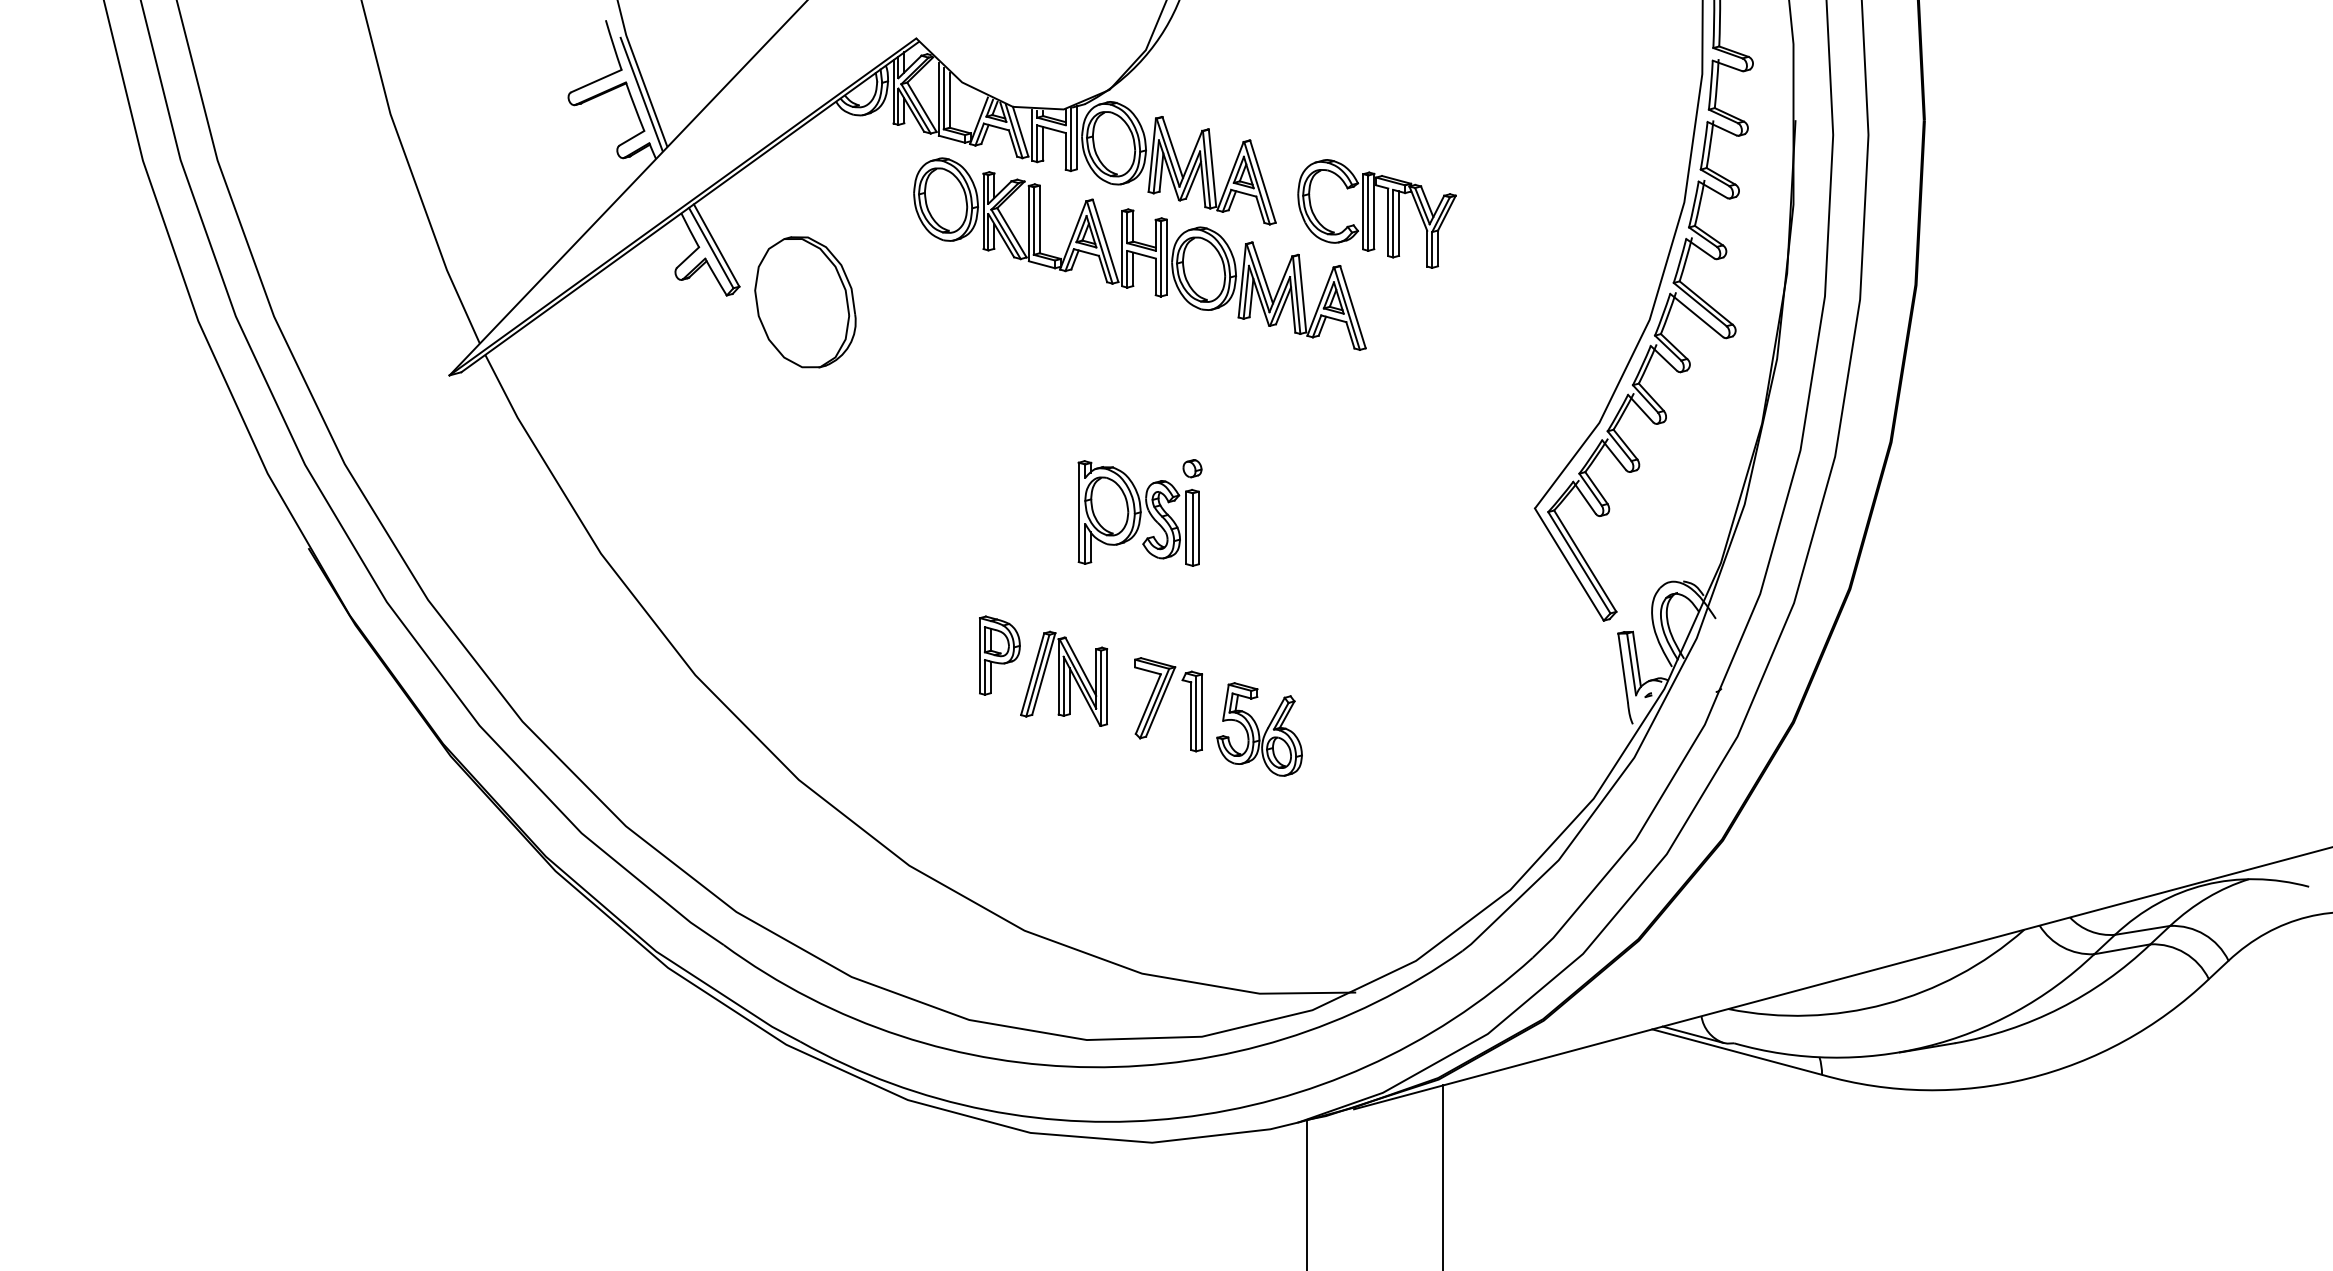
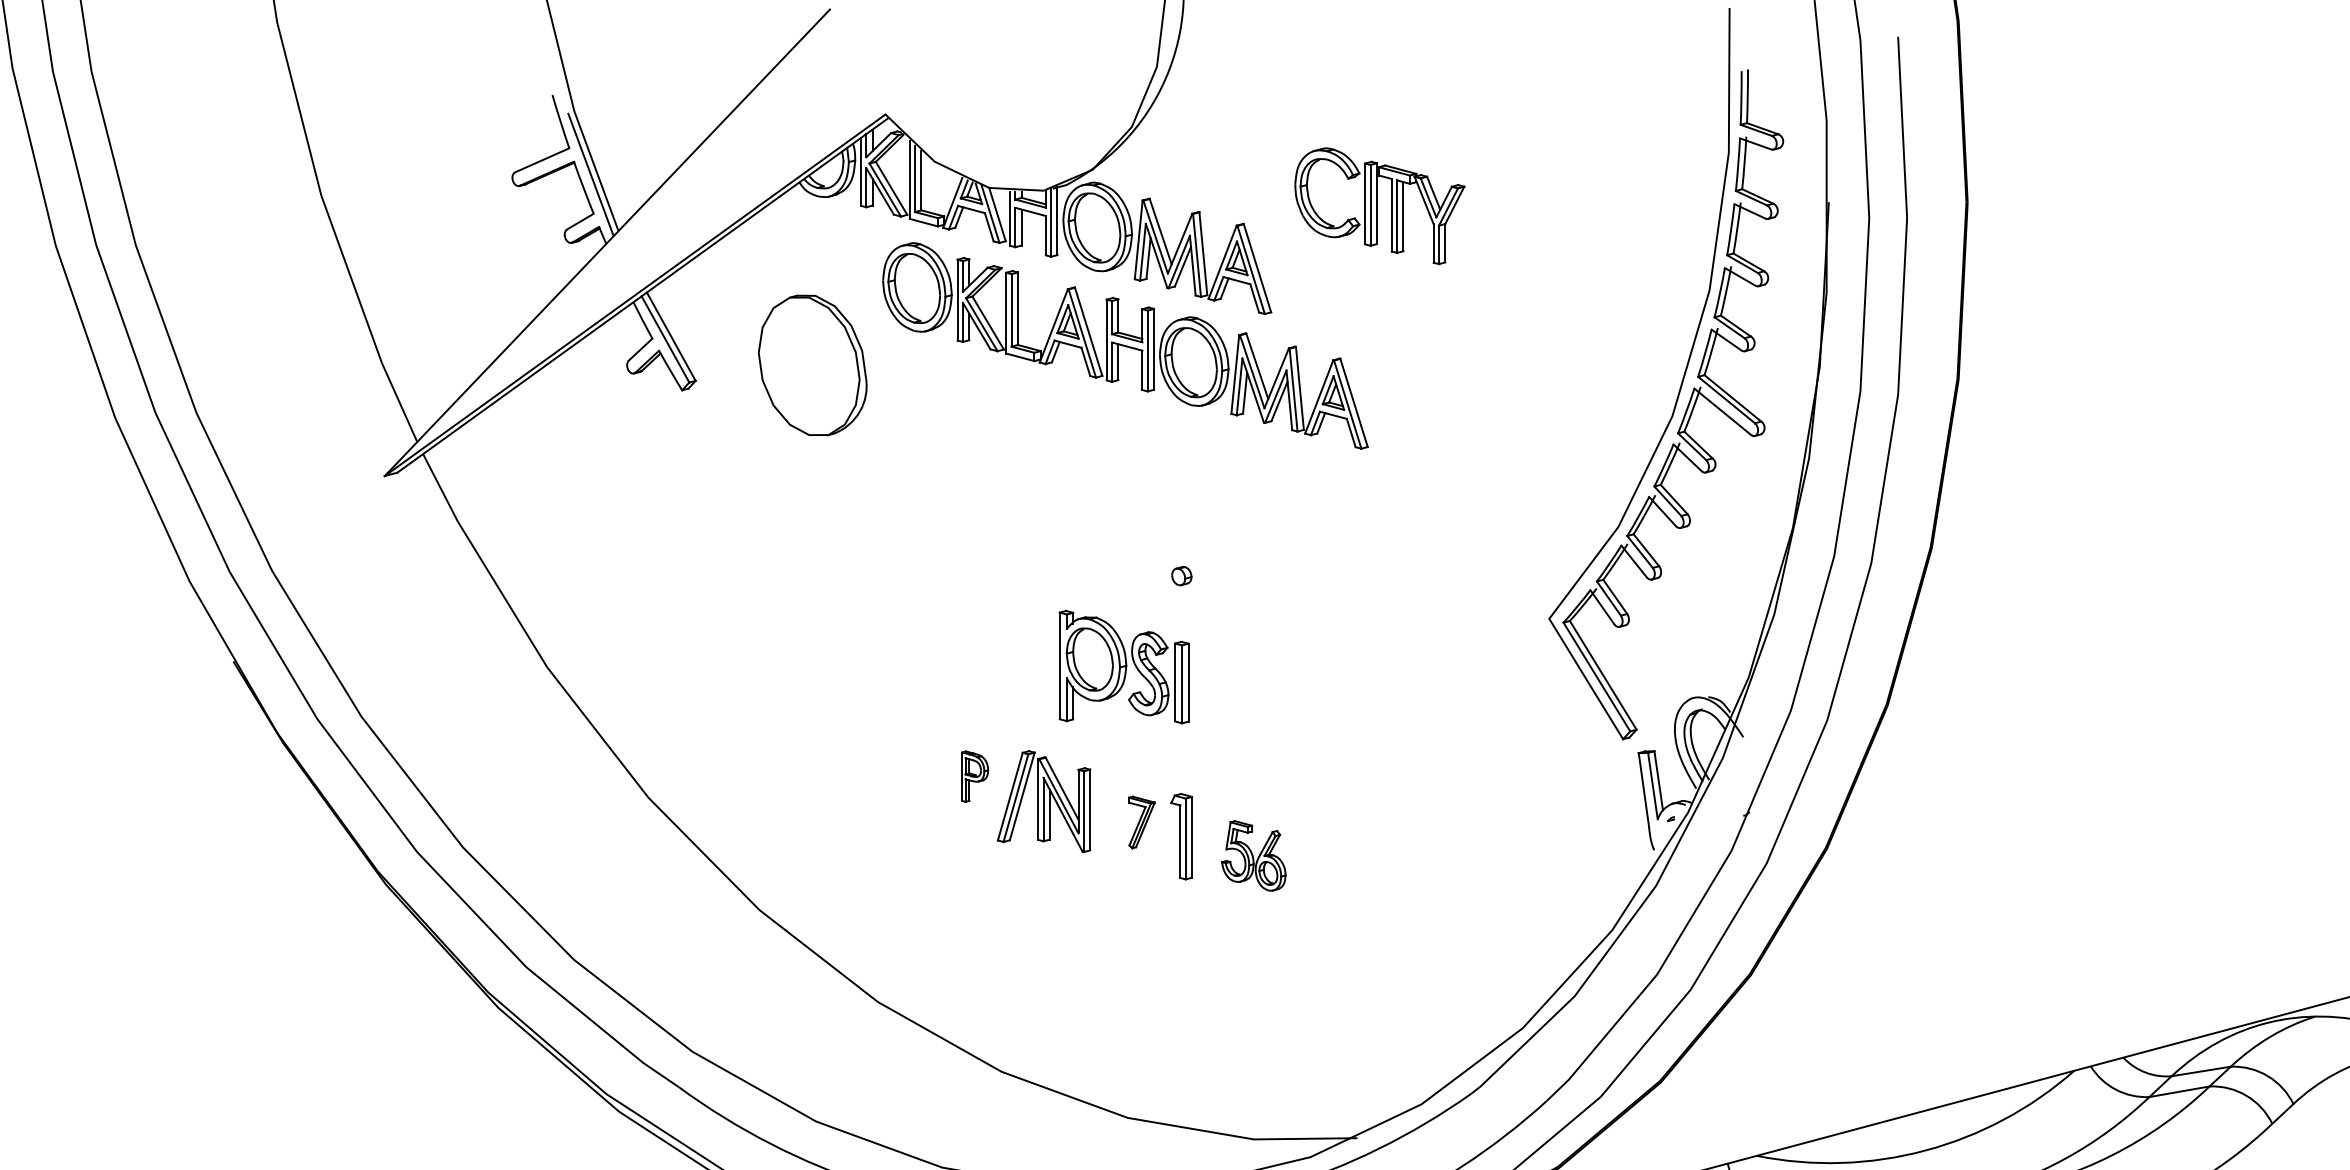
part: (1376, 213) -> (1379, 205), moved
part: (805, 302) -> (812, 365), moved
part: (1138, 513) -> (1123, 667), moved
part: (999, 655) -> (974, 776), size x0.6
part: (1155, 698) -> (1142, 822), size x0.6
part: (1259, 729) -> (1253, 855), size x0.7

